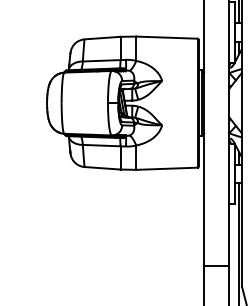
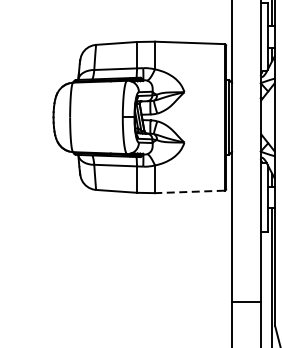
line: (167, 168) -> (190, 191), solid -> dashed

